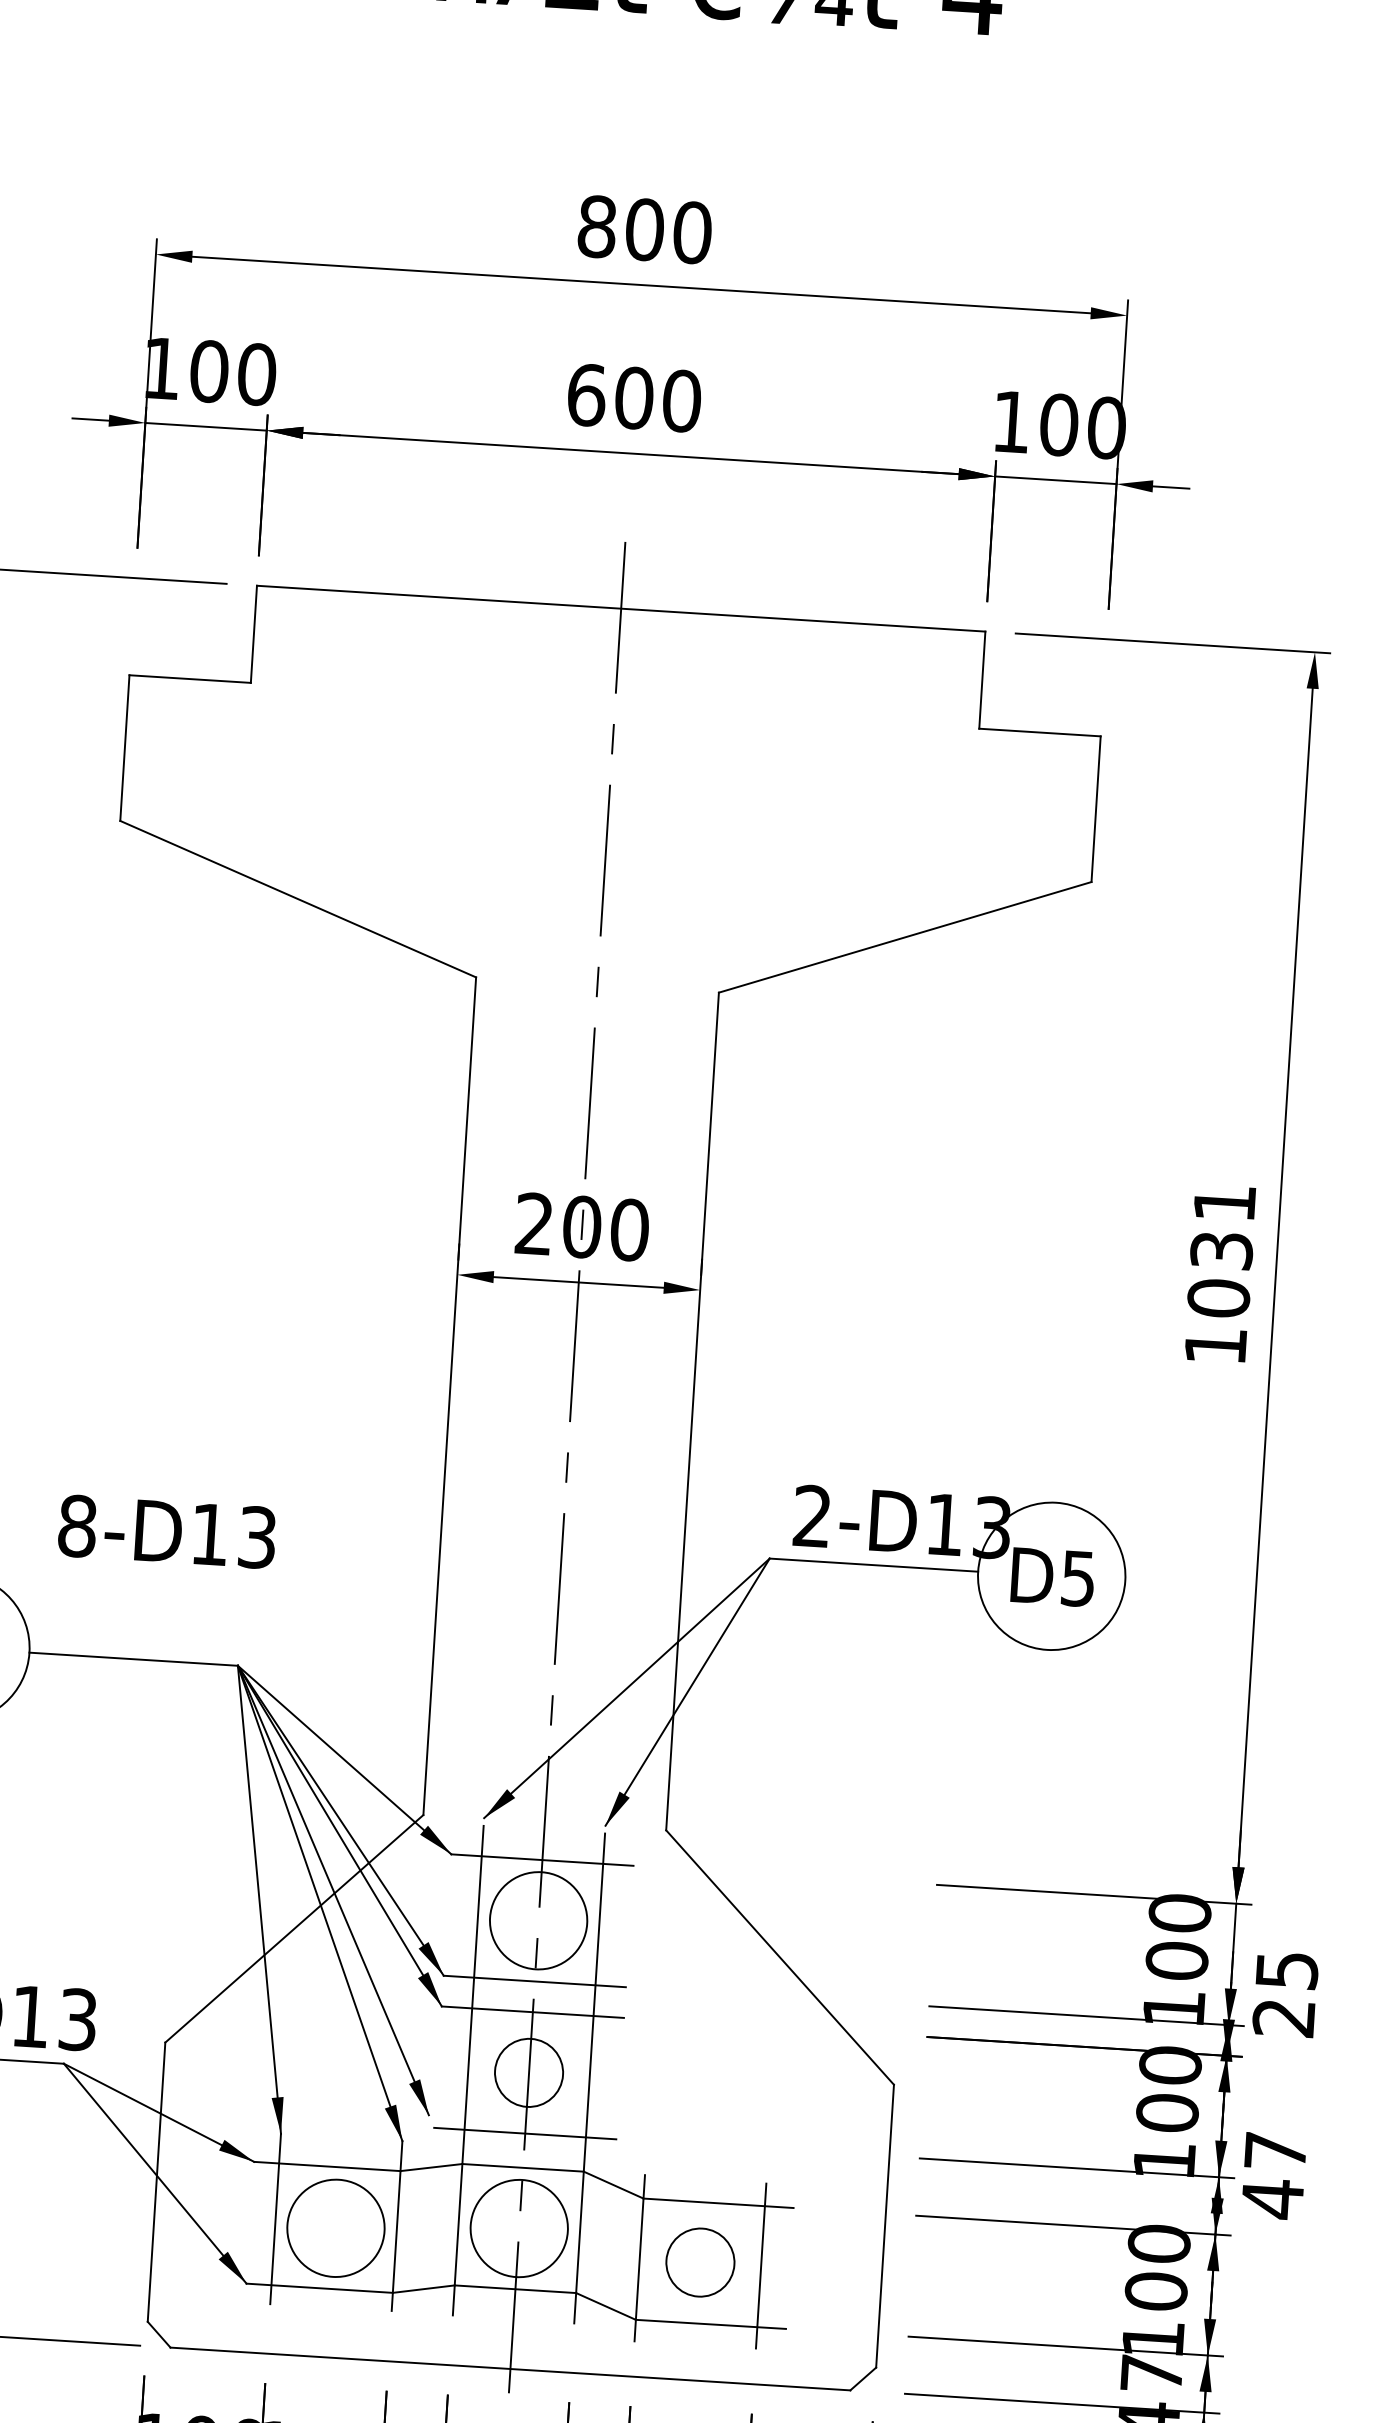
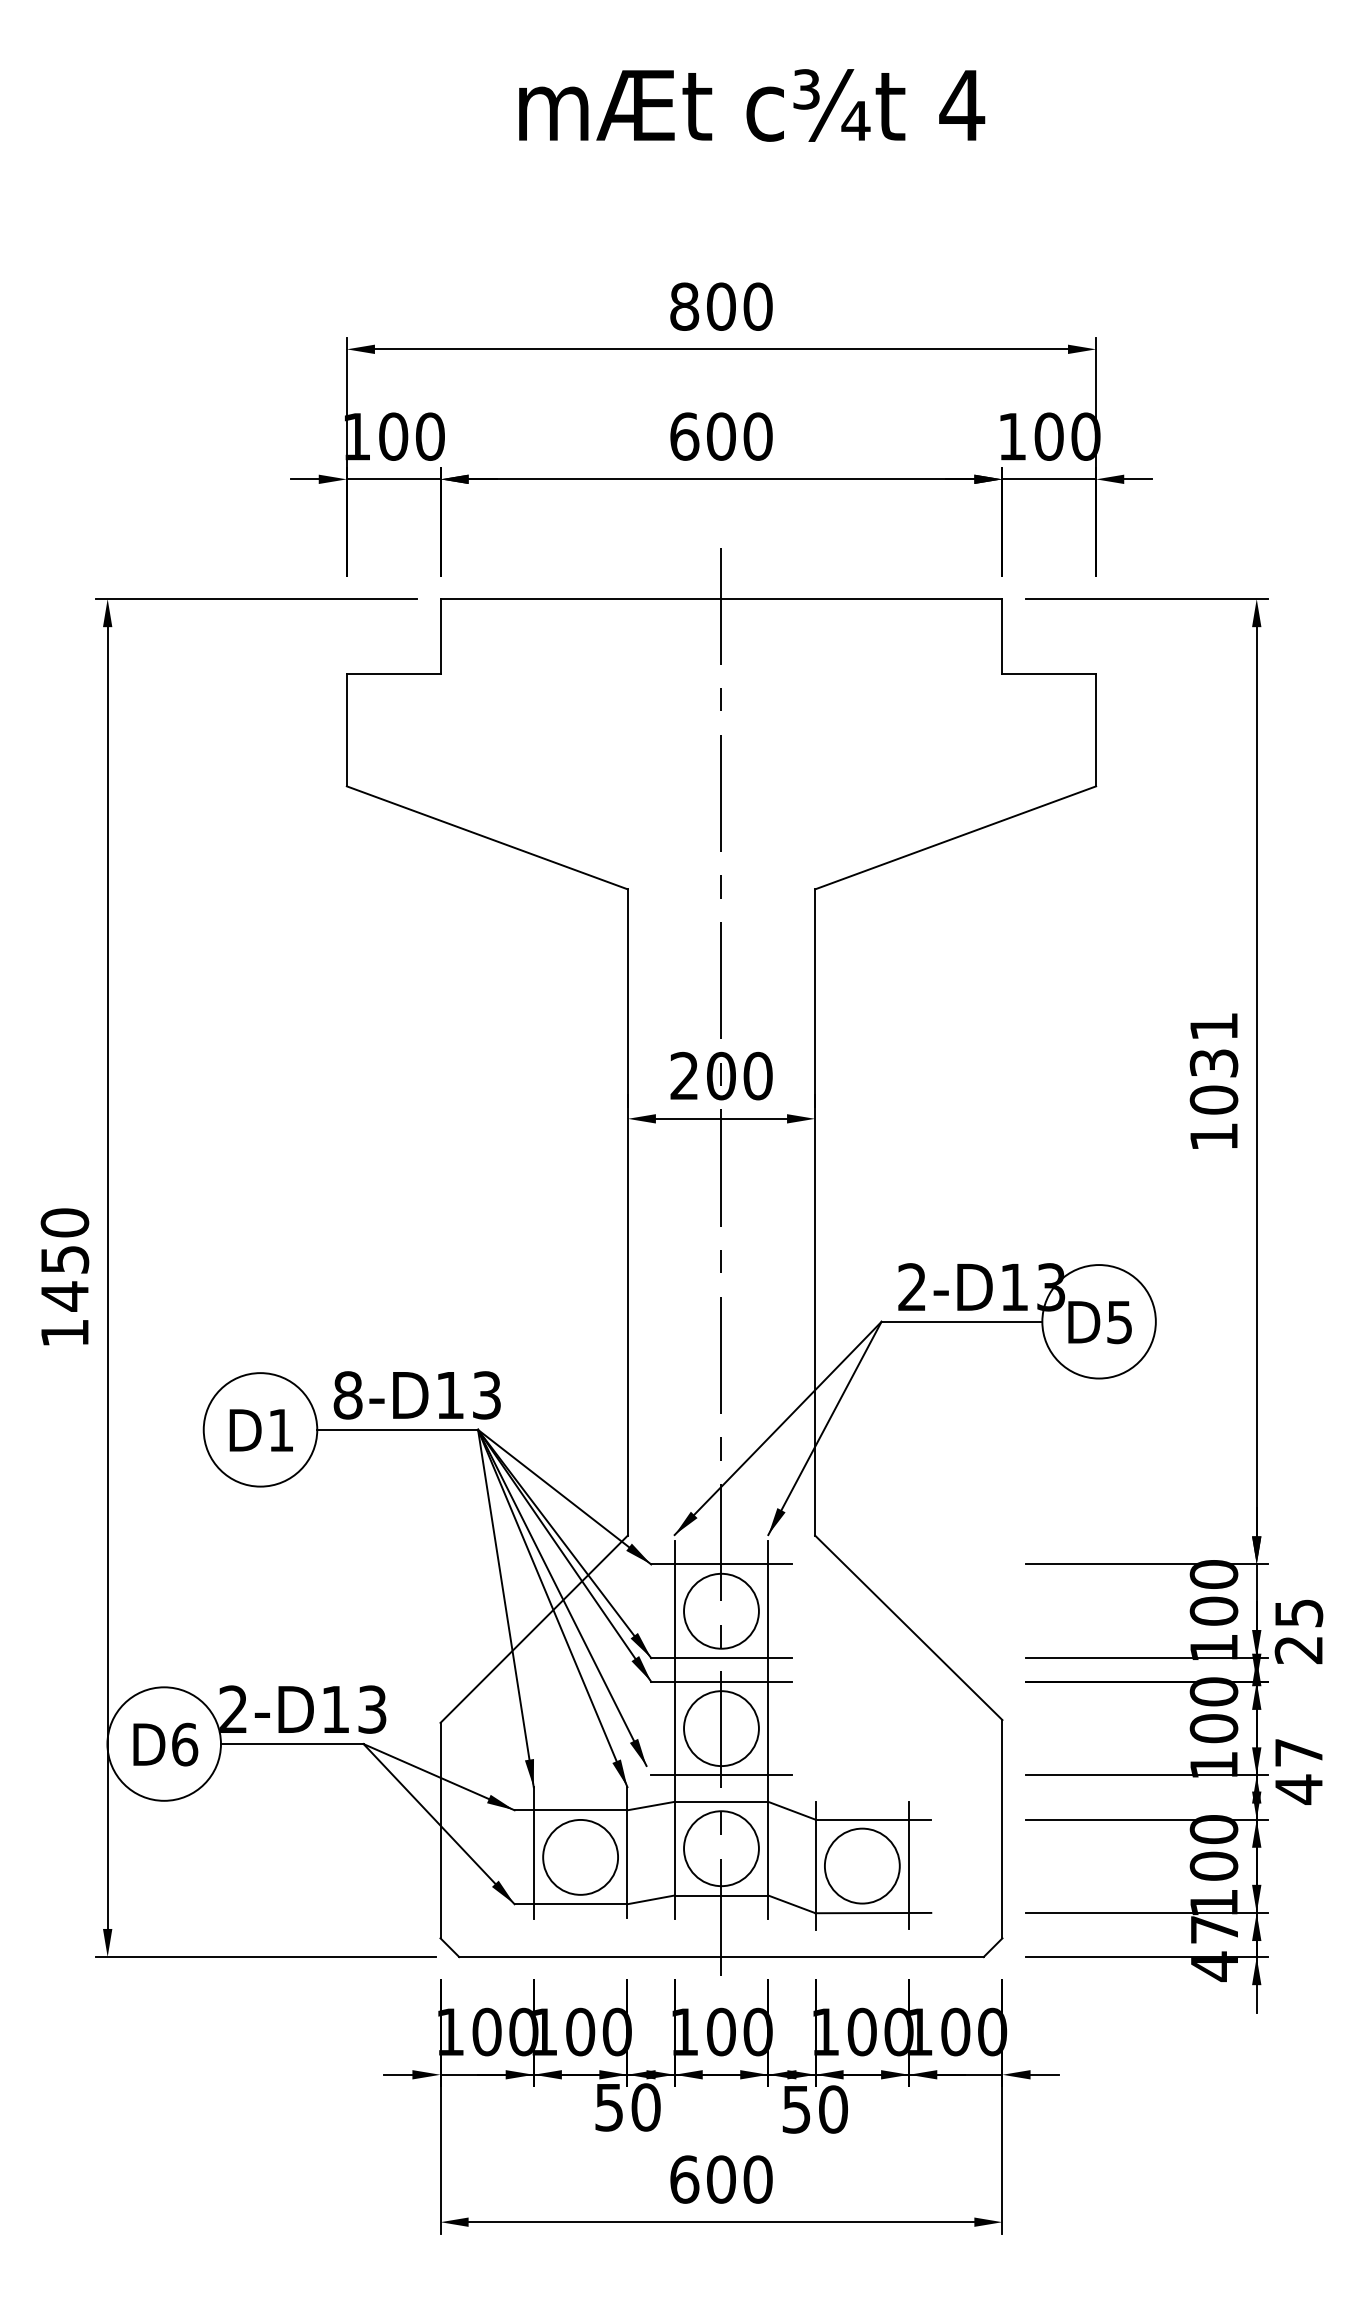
text: (166, 1531) -> (416, 1395), moved
circle: (529, 2072) -> (721, 1728), size x1.43
circle: (699, 2261) -> (861, 1865), size x1.43

